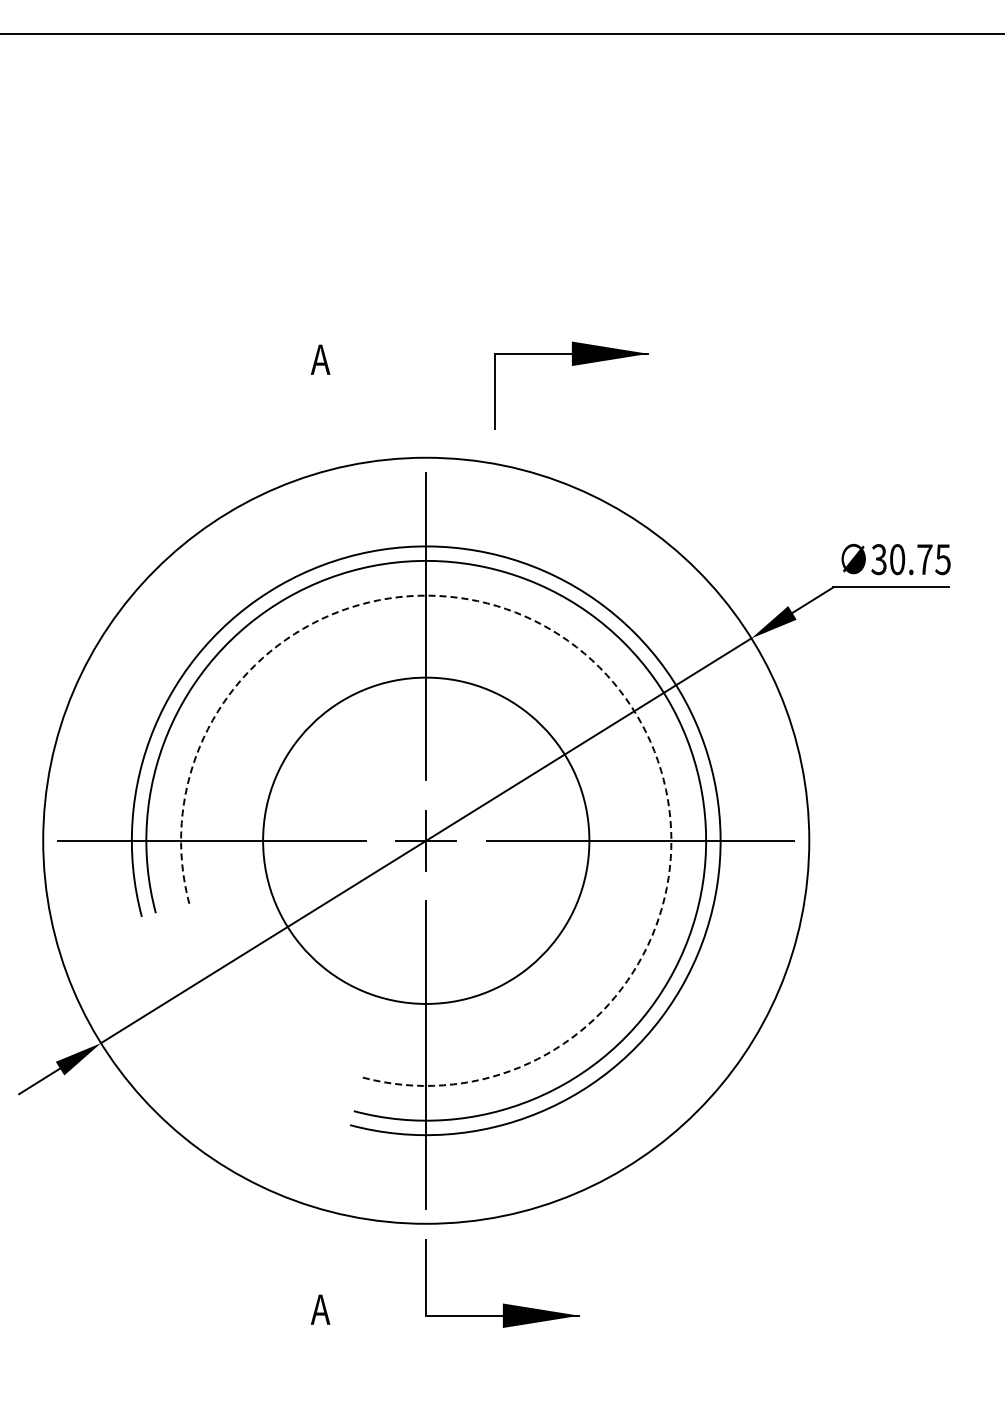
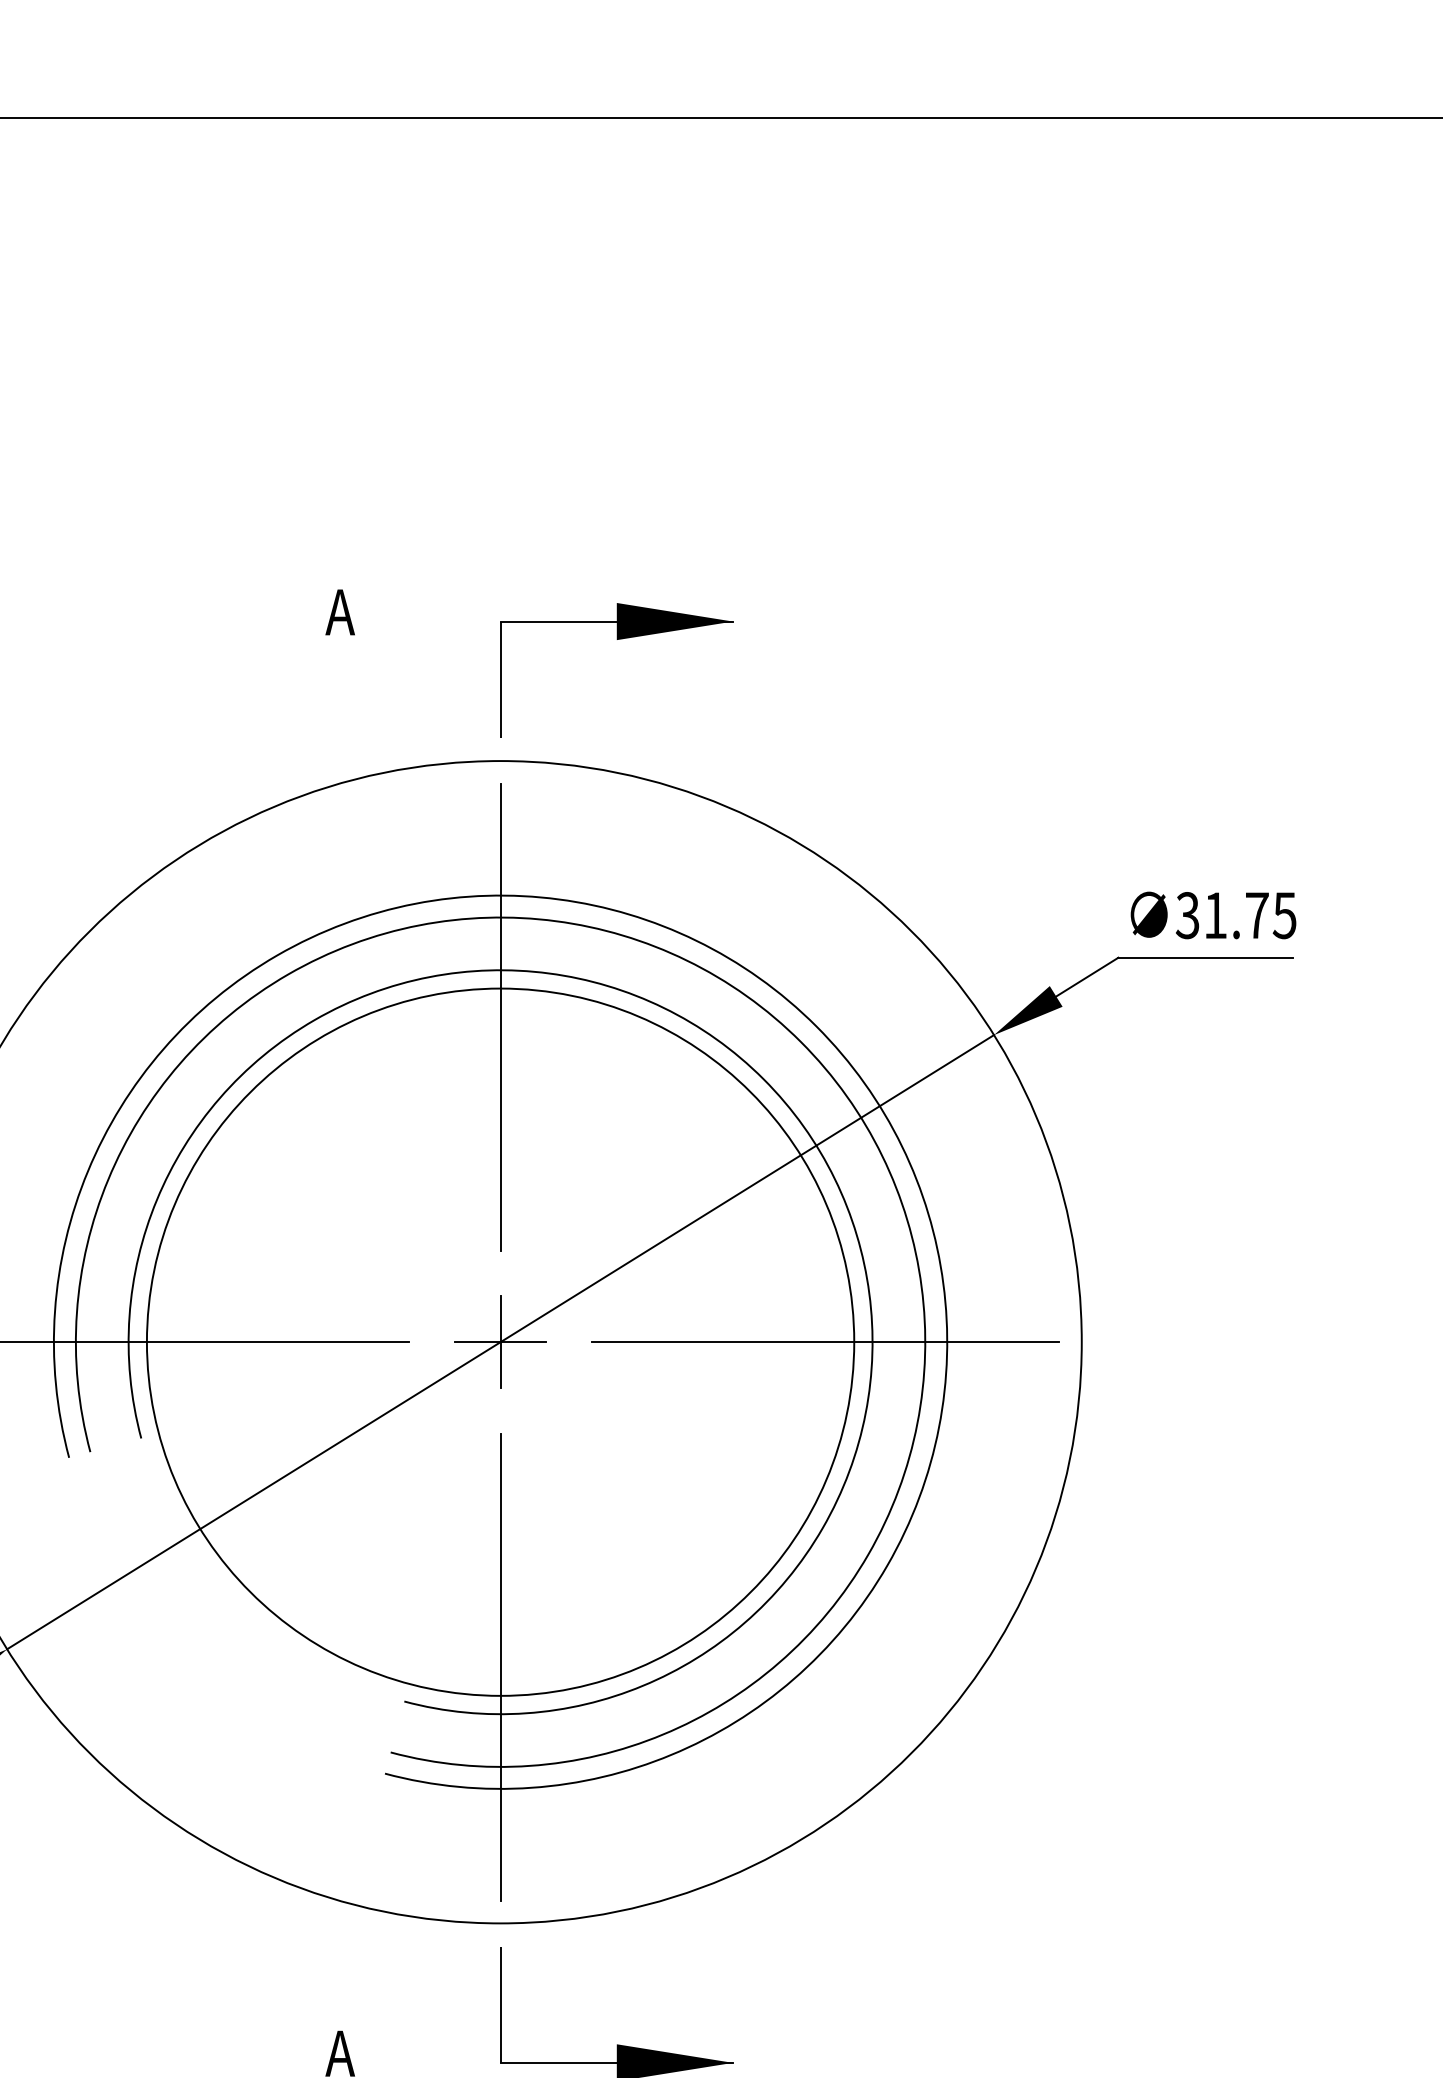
part: (571, 365) -> (616, 639), moved
text: (897, 559) -> (1215, 915), 30.75 -> 31.75
arc: (599, 667) -> (763, 1079), dashed -> solid
circle: (426, 840) -> (500, 1341), size x1.43

